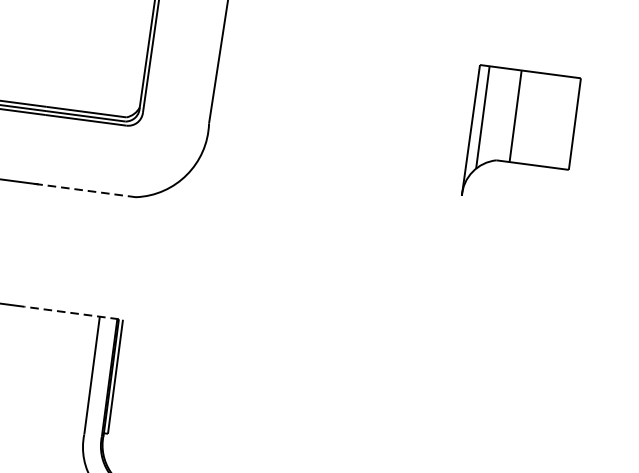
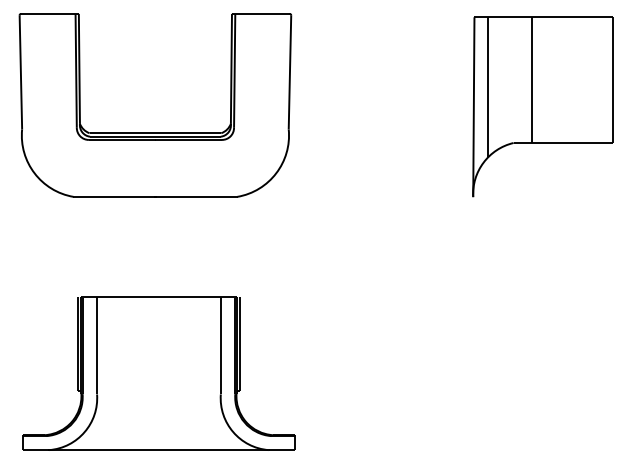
part: (520, 136) -> (542, 106), size x1.67
line: (85, 190) -> (195, 196), dashed -> solid
line: (71, 312) -> (197, 297), dashed -> solid

